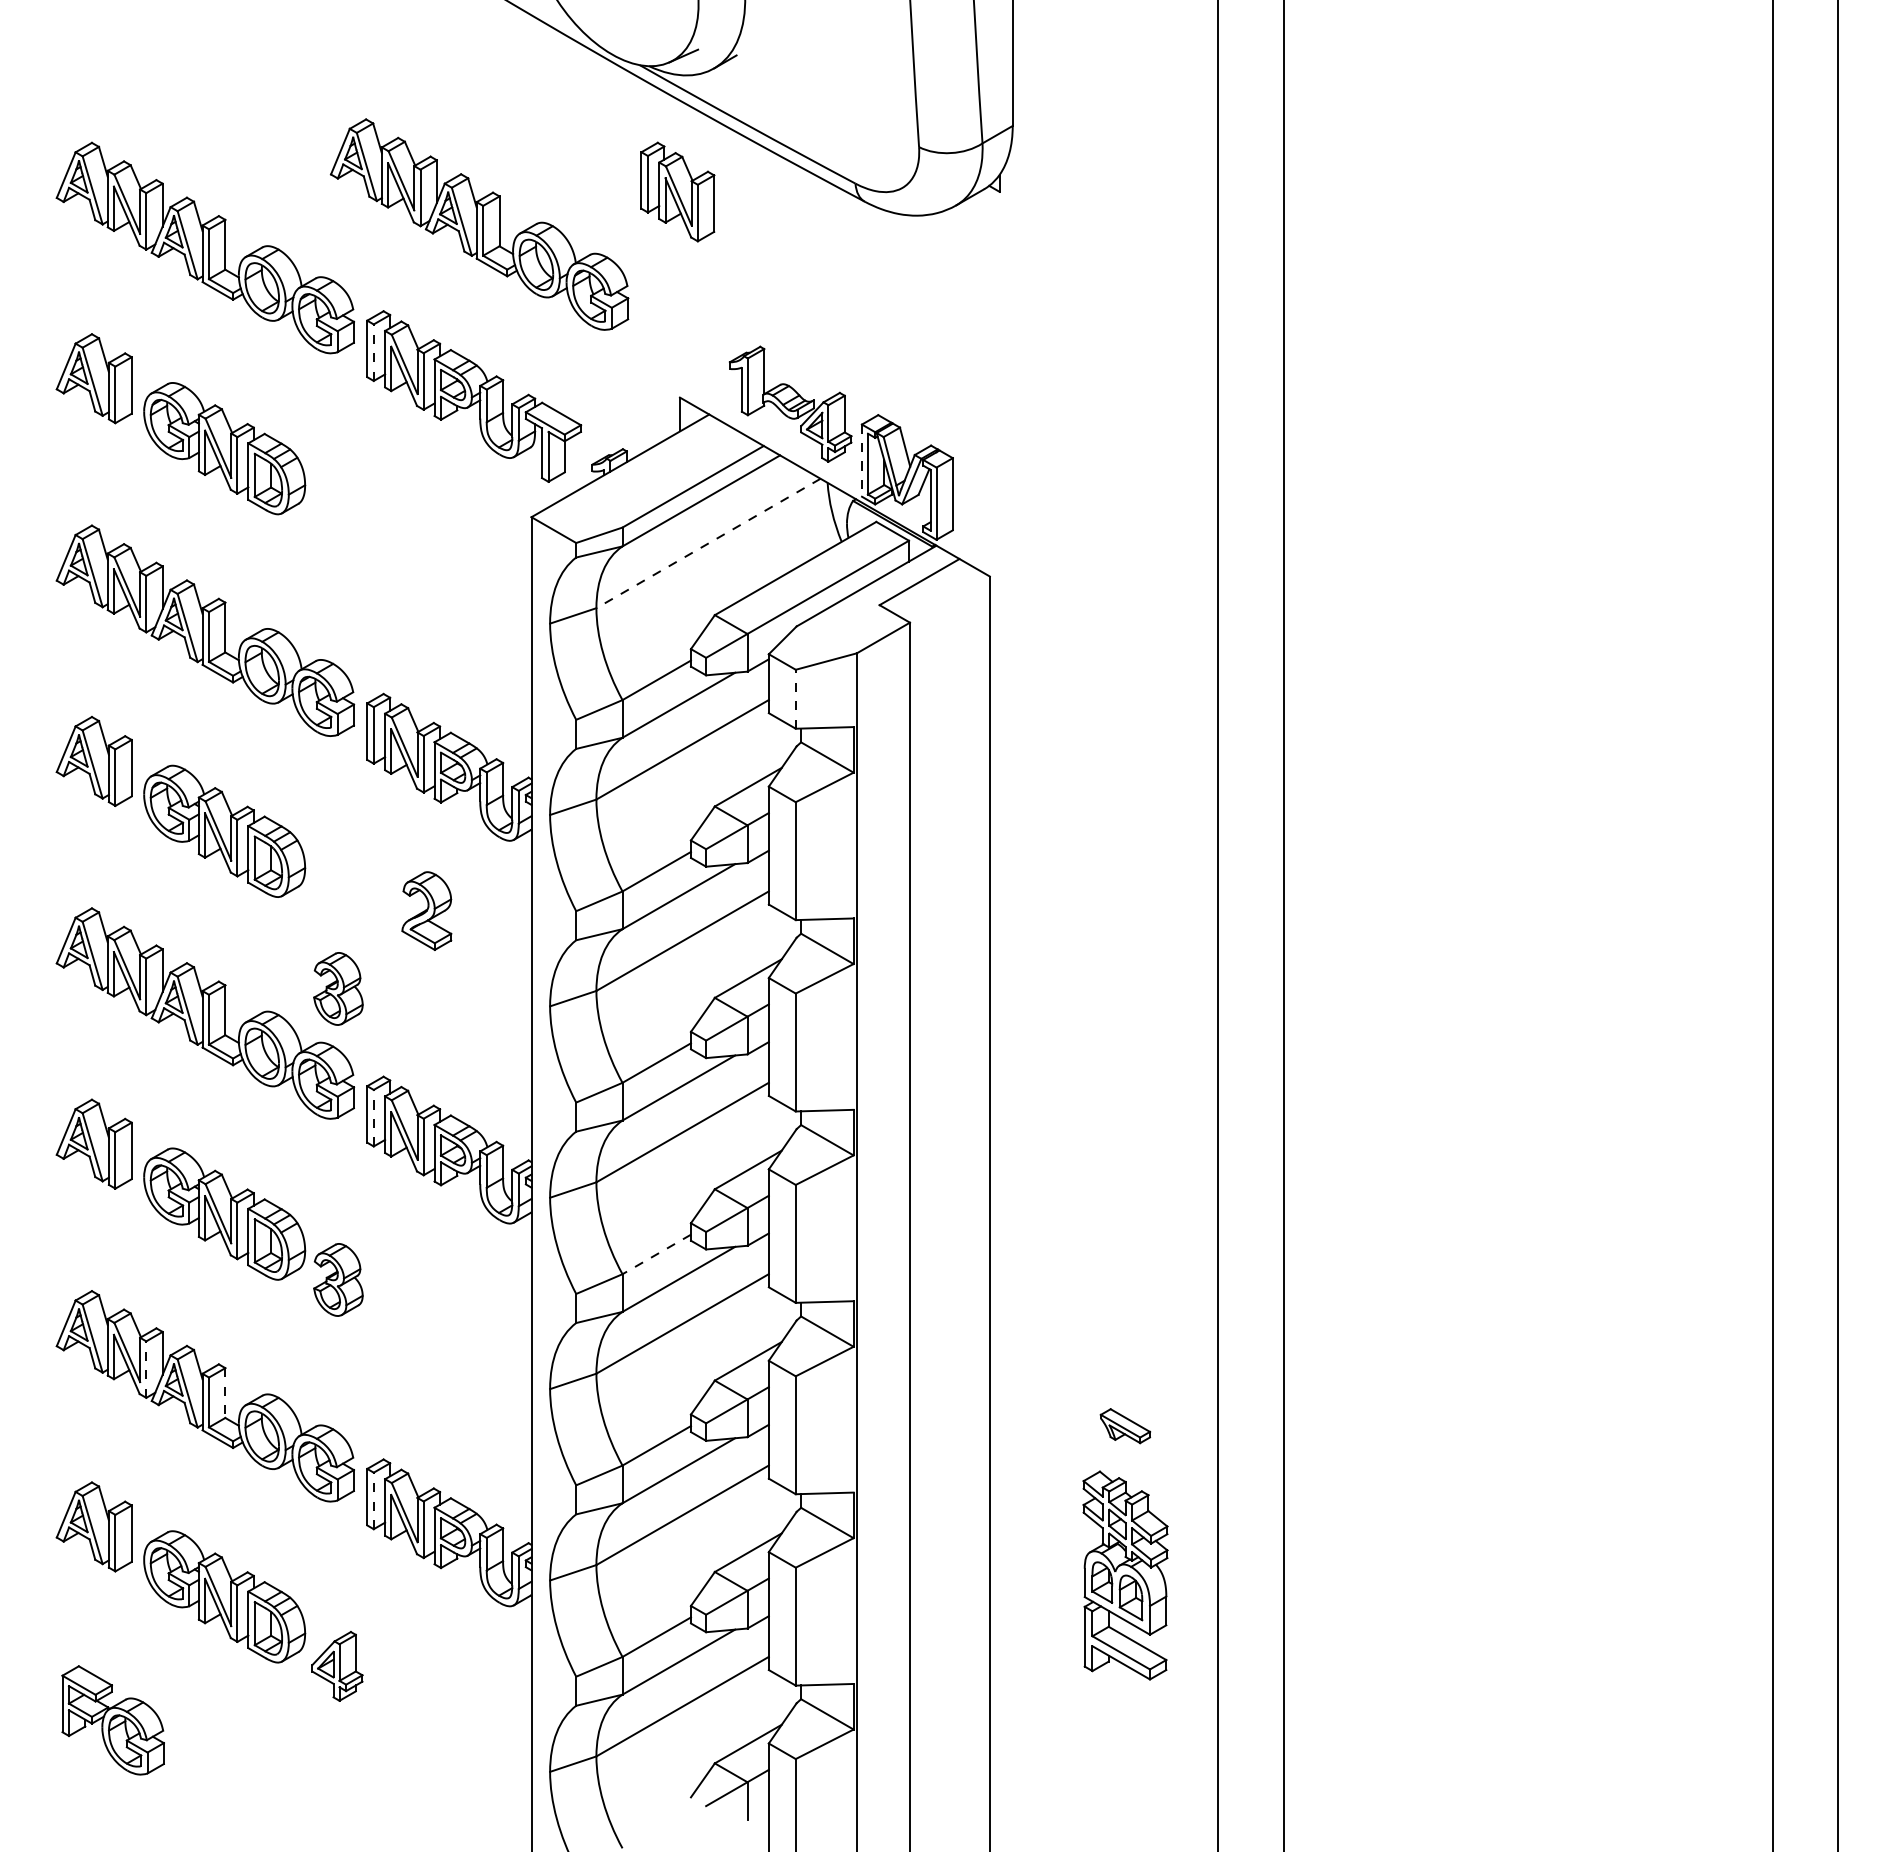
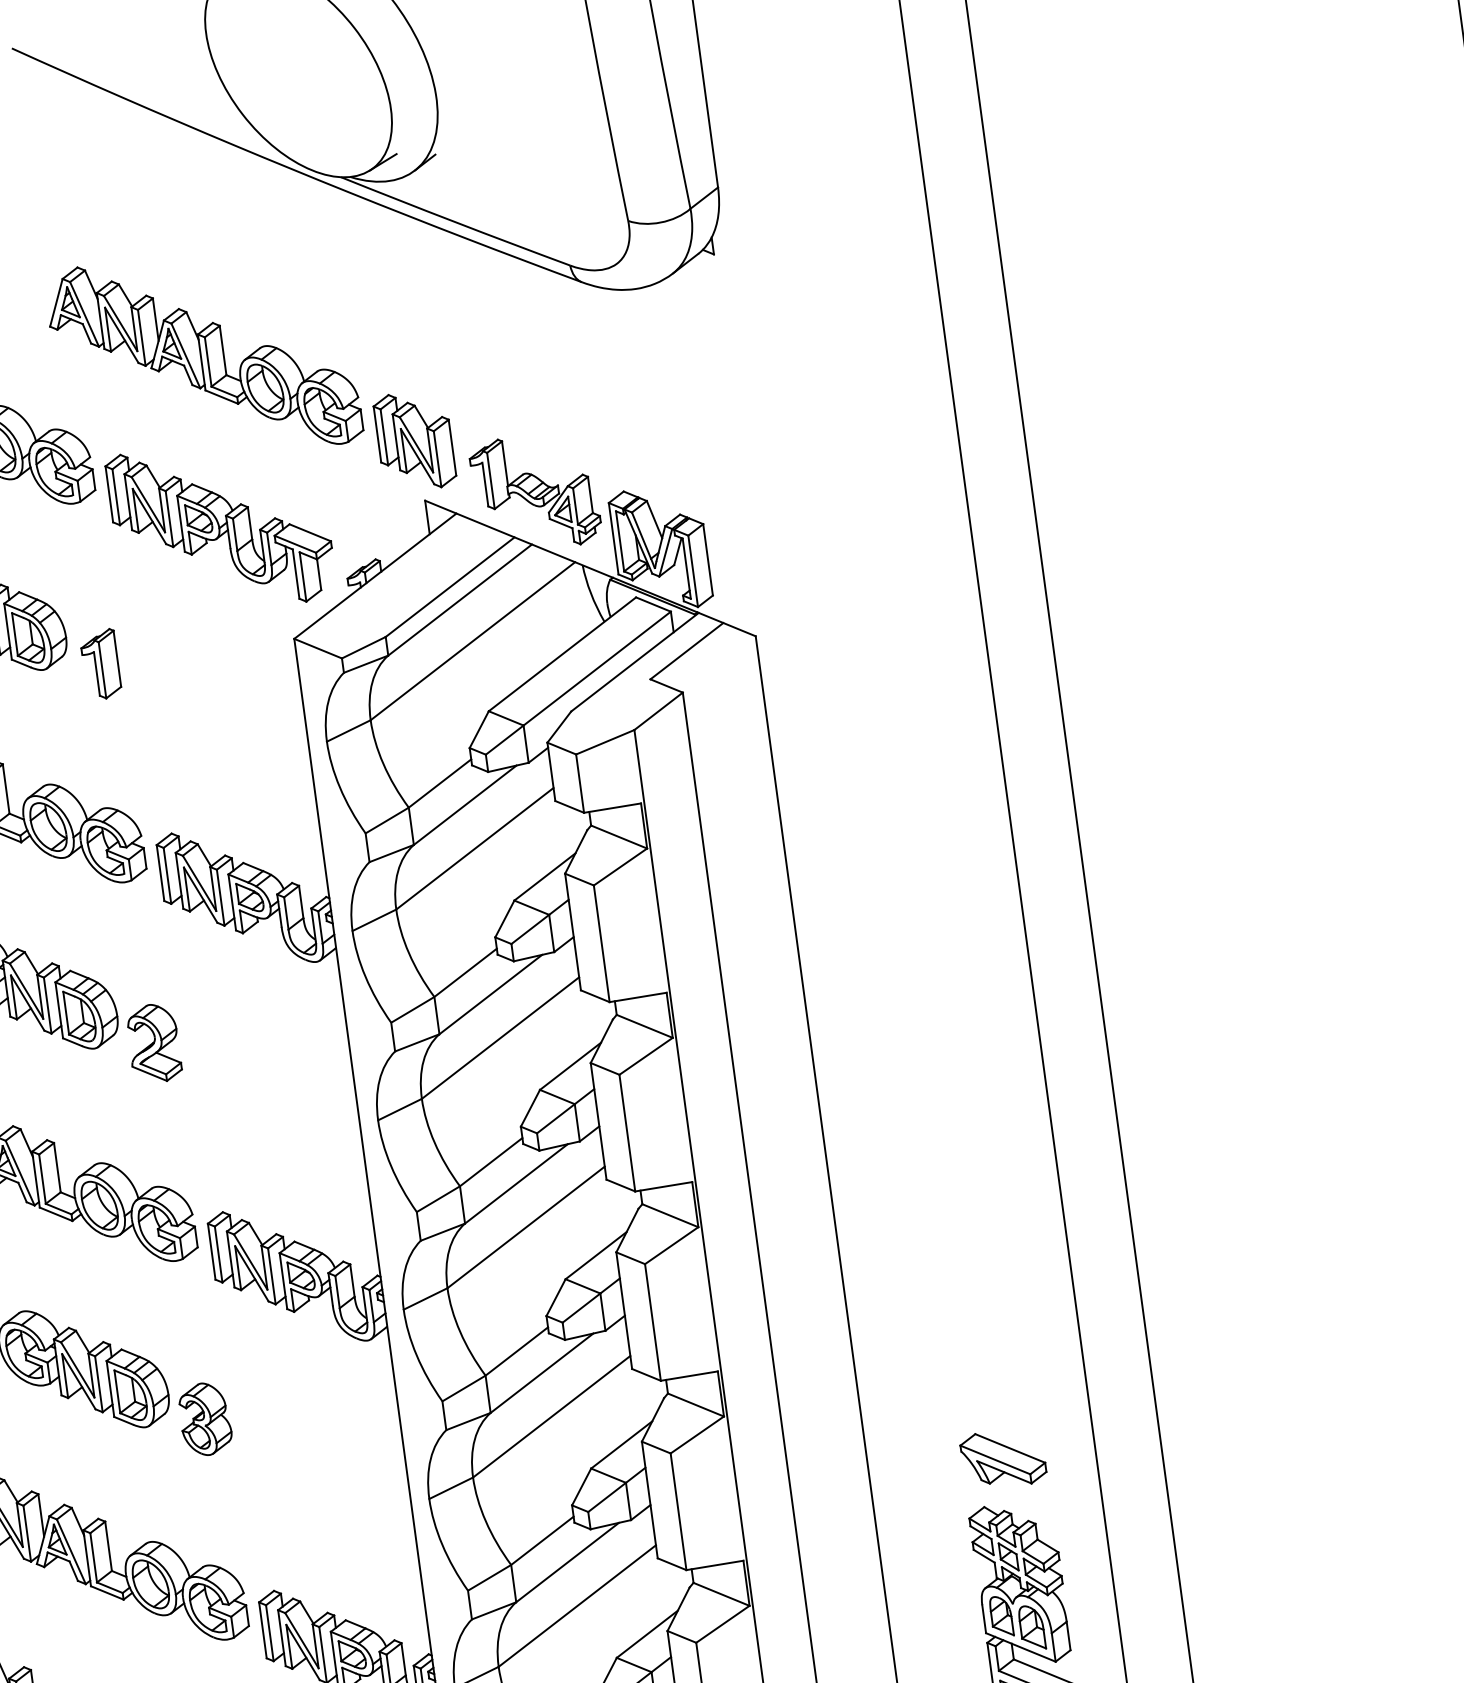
part: (677, 191) -> (414, 440), moved
line: (373, 352) -> (115, 497), dashed -> solid
line: (862, 461) -> (614, 539), dashed -> solid
part: (335, 516) -> (100, 664), added
line: (708, 543) -> (472, 641), dashed -> solid
line: (795, 698) -> (579, 782), dashed -> solid
part: (426, 910) -> (153, 1043), moved
part: (338, 988) -> (166, 1130), removed
line: (373, 1117) -> (218, 1253), dashed -> solid
line: (656, 1254) -> (516, 1351), dashed -> solid
line: (146, 1369) -> (27, 1533), dashed -> solid
line: (225, 1393) -> (108, 1546), dashed -> solid
part: (1125, 1425) -> (1003, 1458), size x1.67
line: (373, 1500) -> (269, 1632), dashed -> solid

